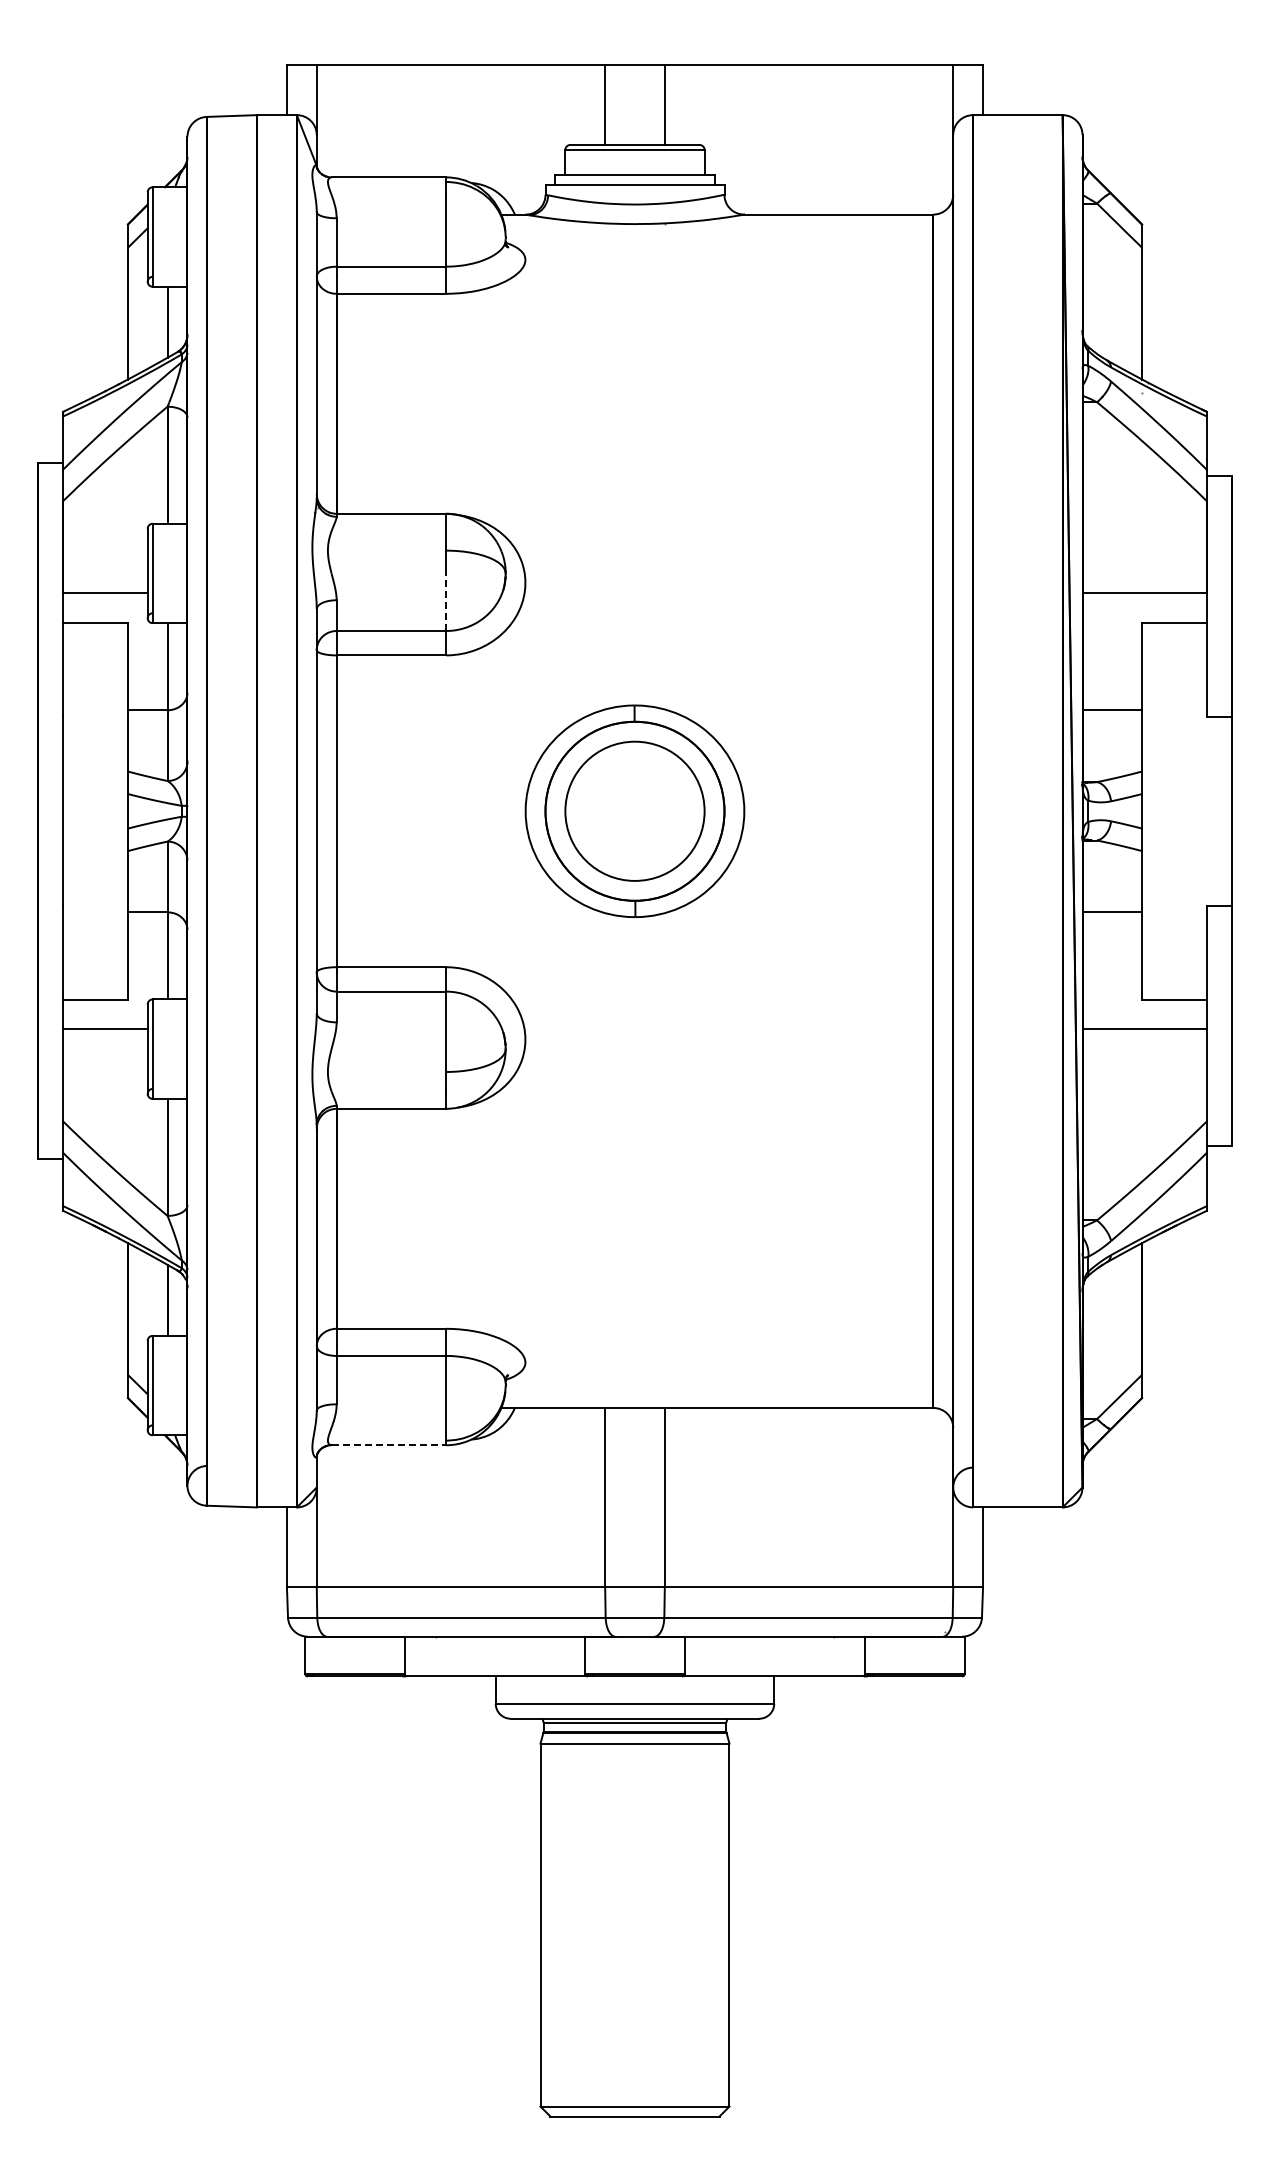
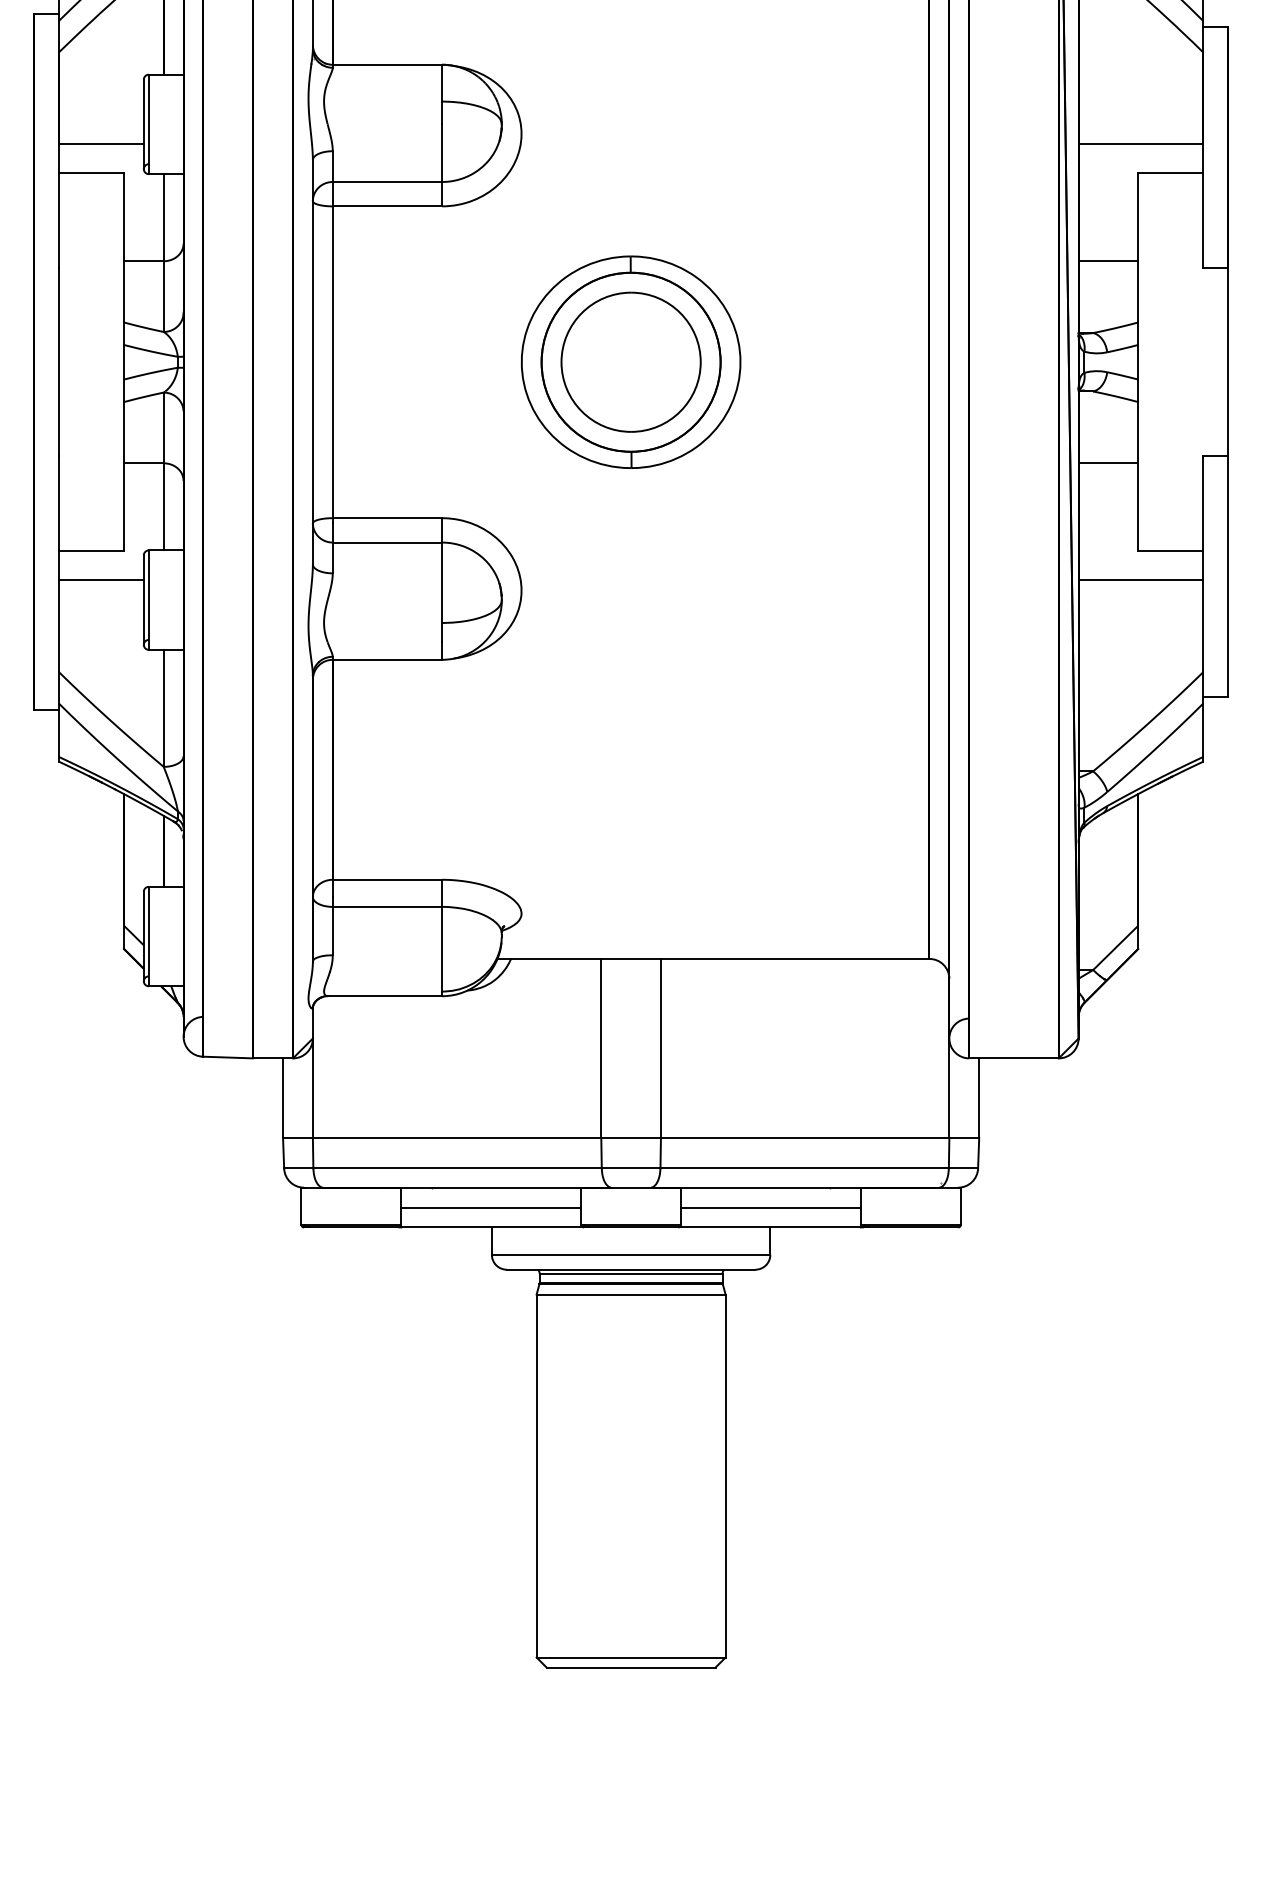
line: (446, 602) -> (442, 153), dashed -> solid
line: (389, 1445) -> (385, 996), dashed -> solid
line: (494, 1656) -> (490, 1207), added
line: (774, 1656) -> (770, 1207), added

